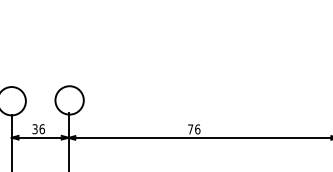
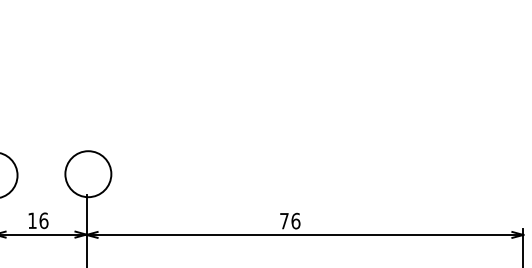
text: (34, 129) -> (31, 221), 36 -> 16

